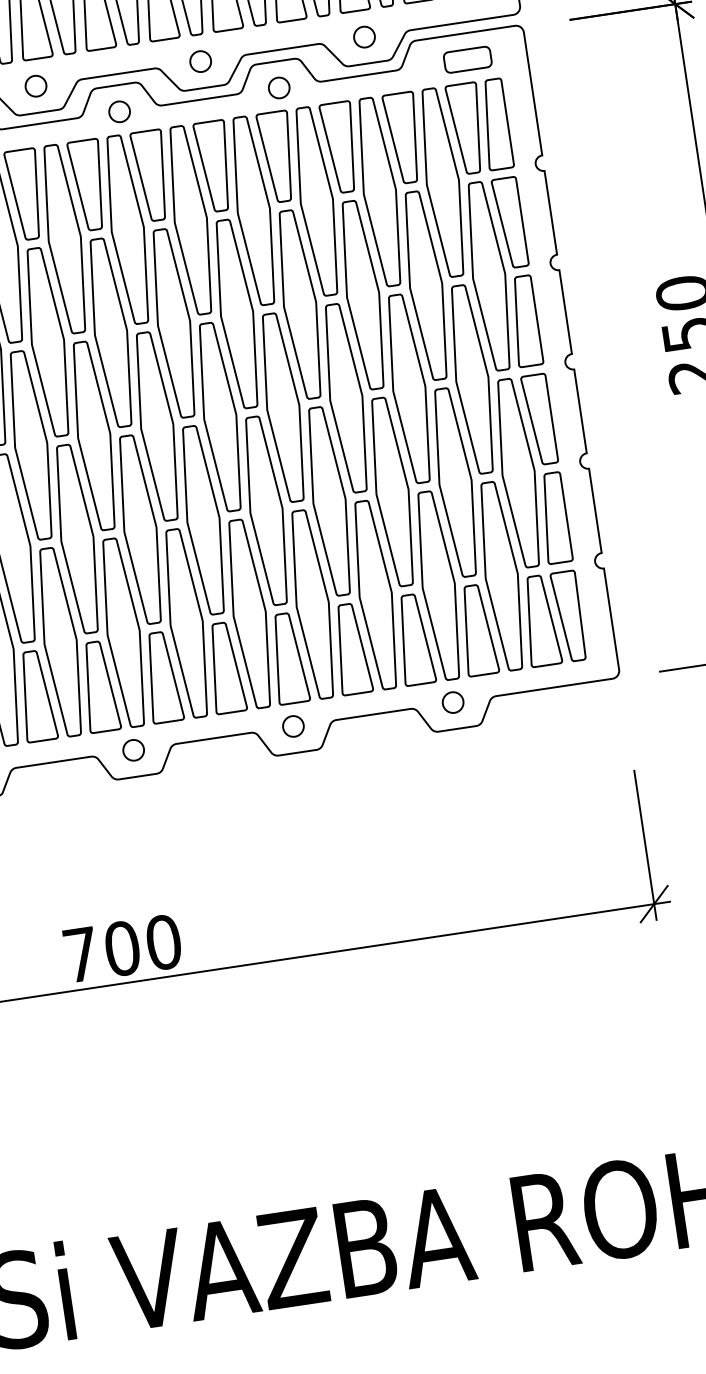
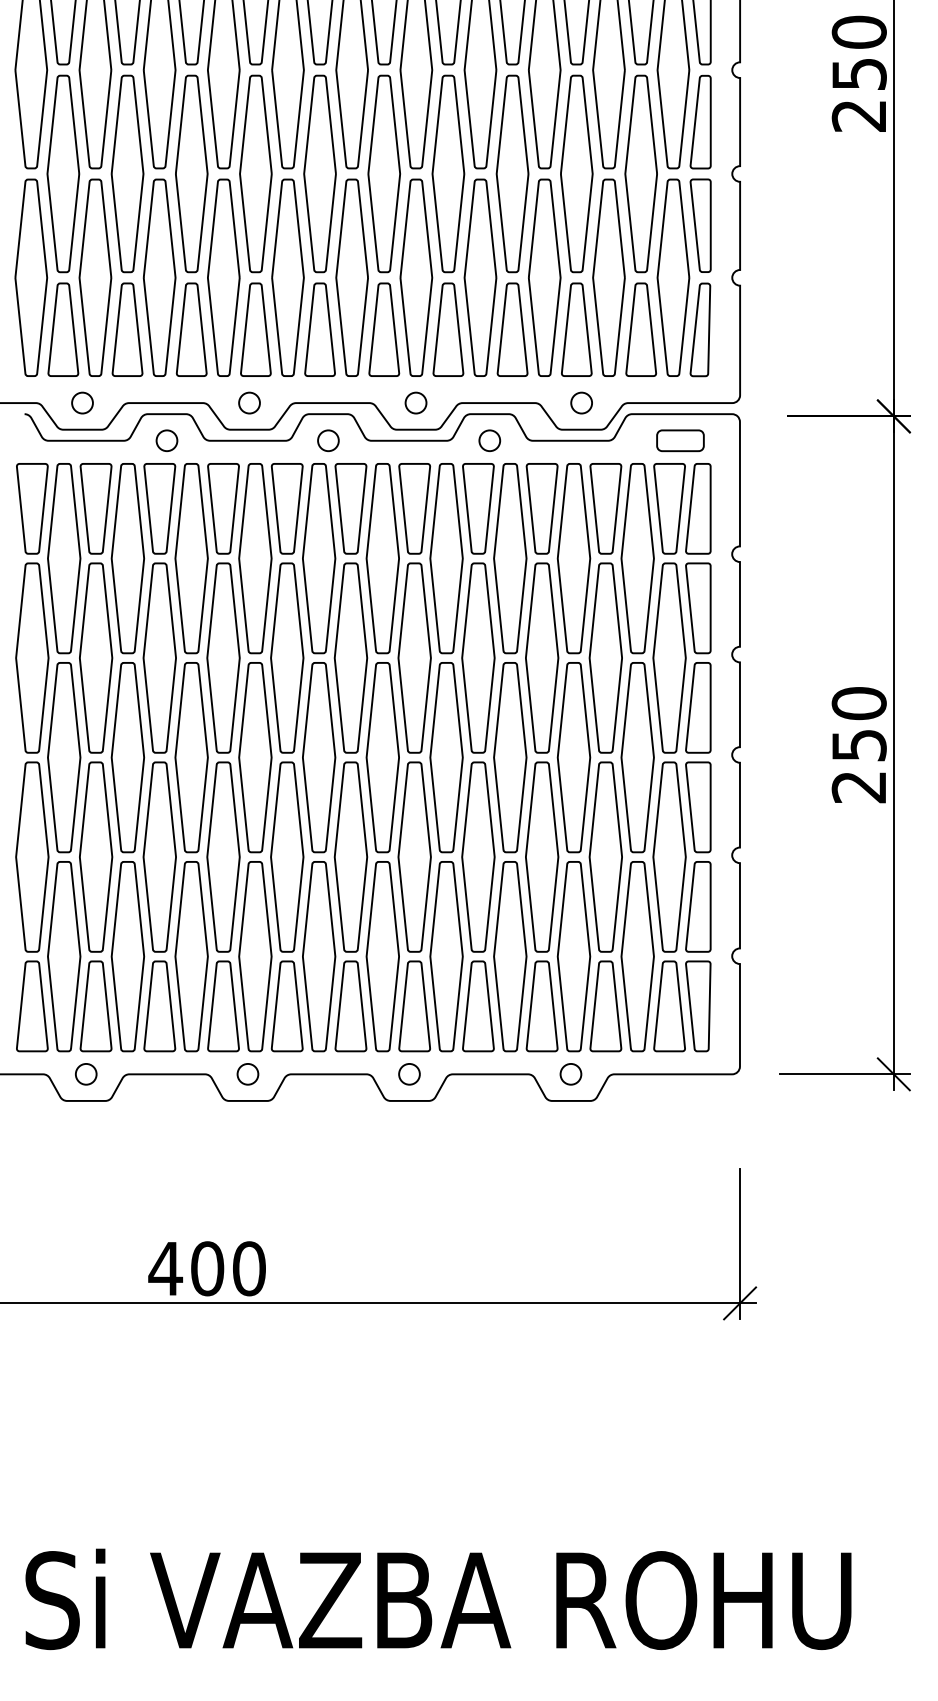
text: (80, 954) -> (165, 1268), 700 -> 400

